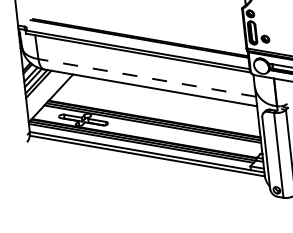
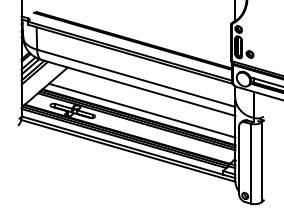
line: (146, 78) -> (135, 78), dashed -> solid
line: (157, 111) -> (142, 110), added

